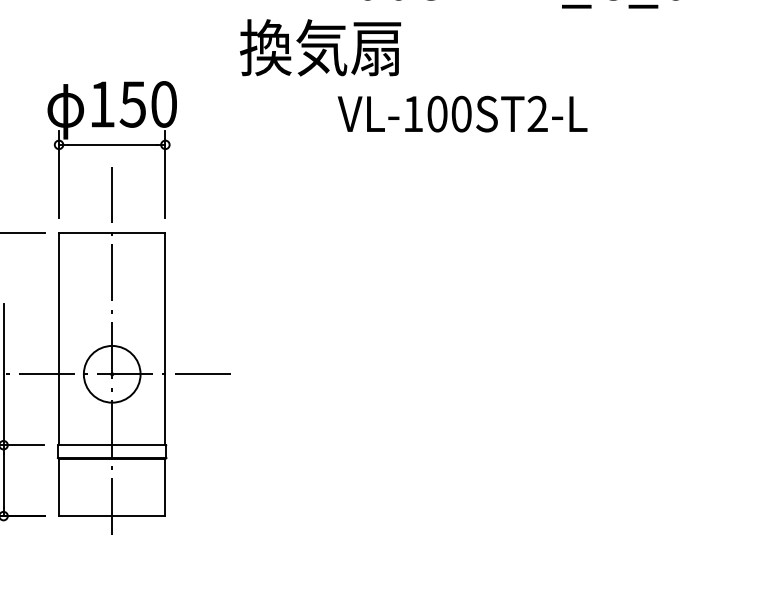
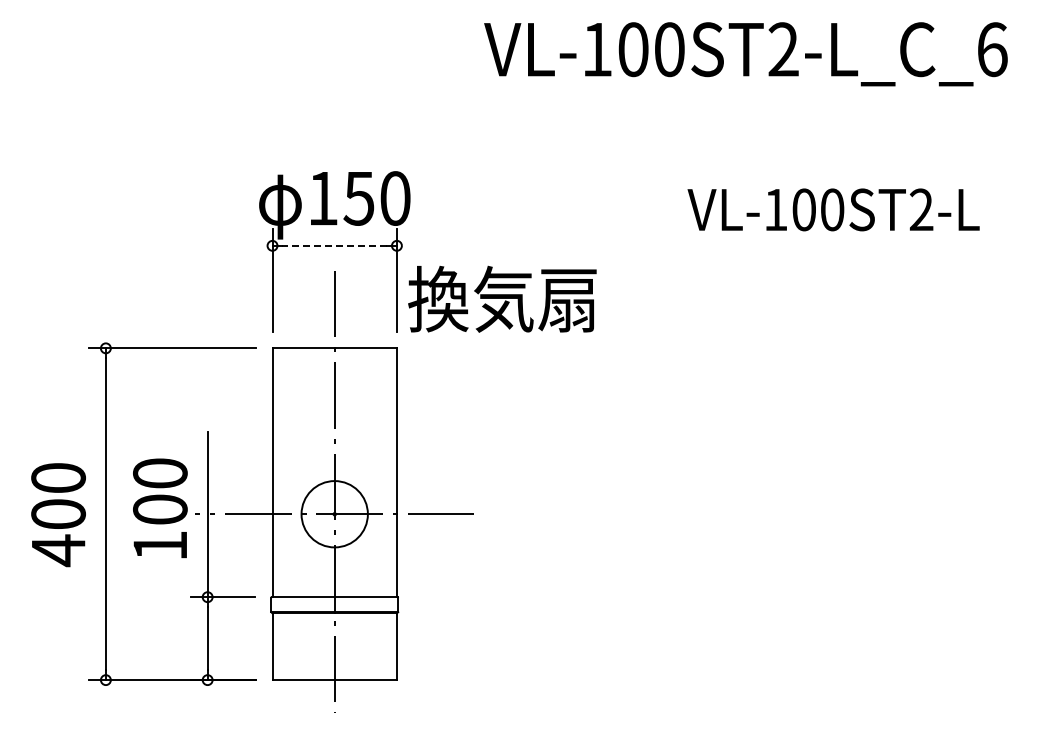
text: (320, 47) -> (502, 298), moved
text: (462, 113) -> (833, 209), moved
line: (112, 144) -> (334, 245), solid -> dashed

